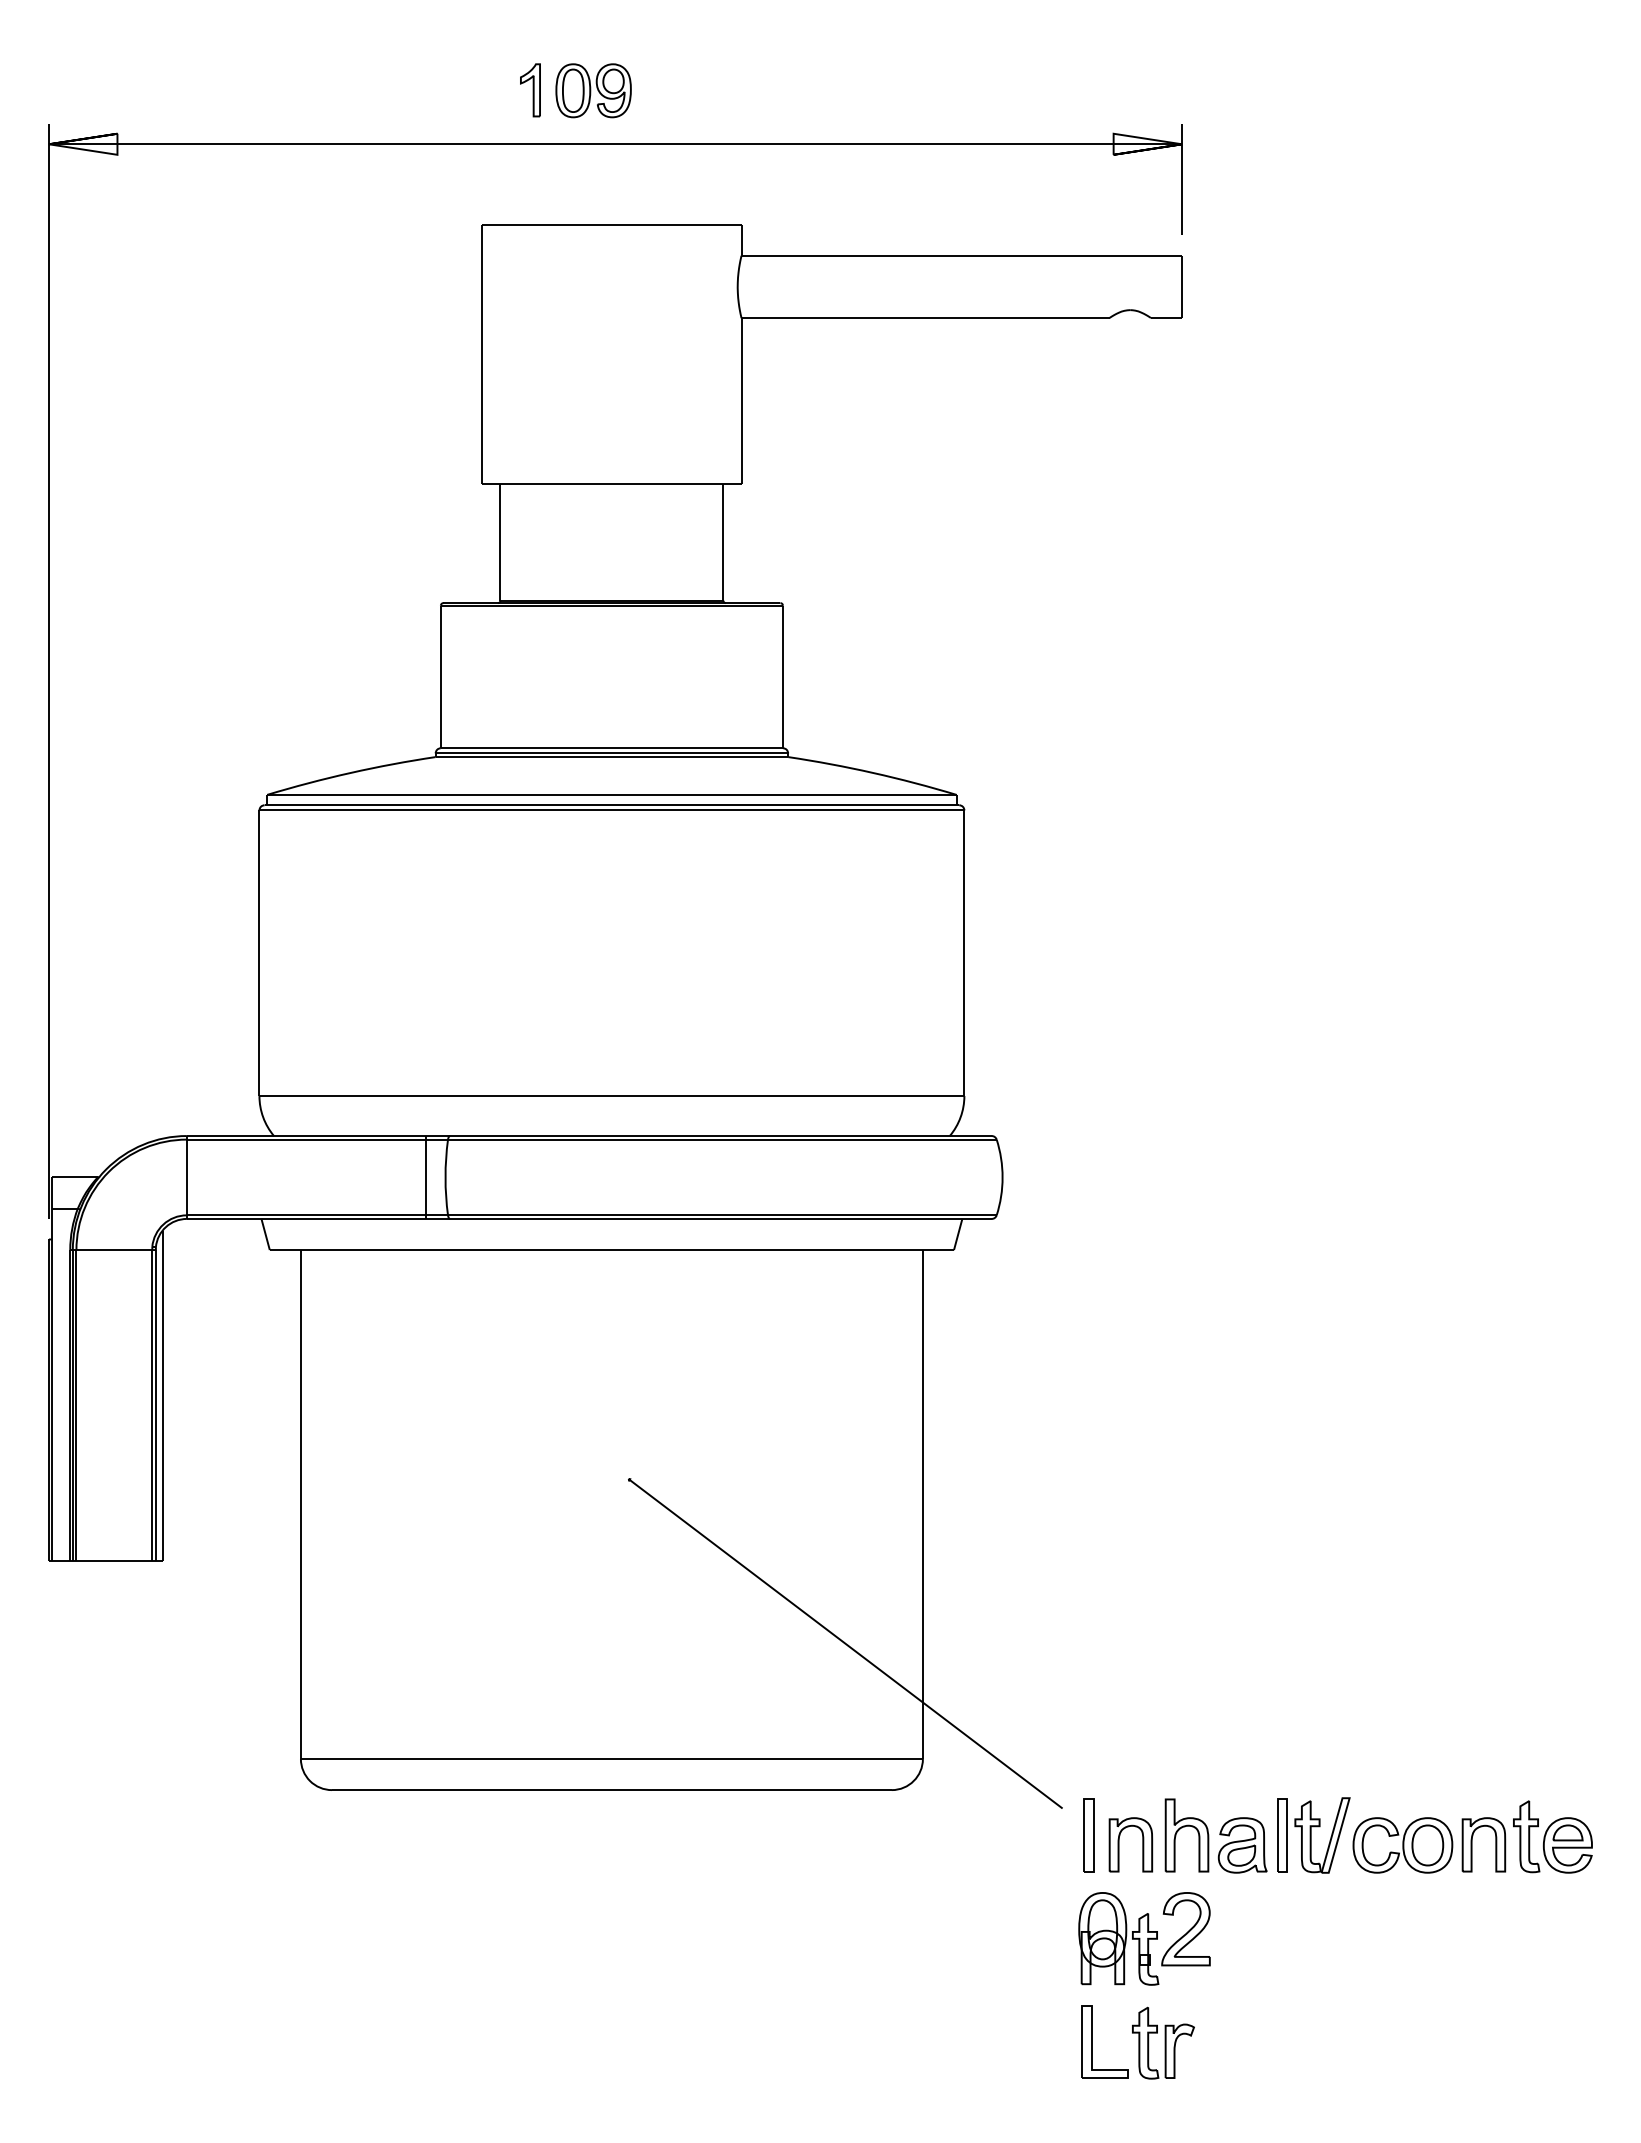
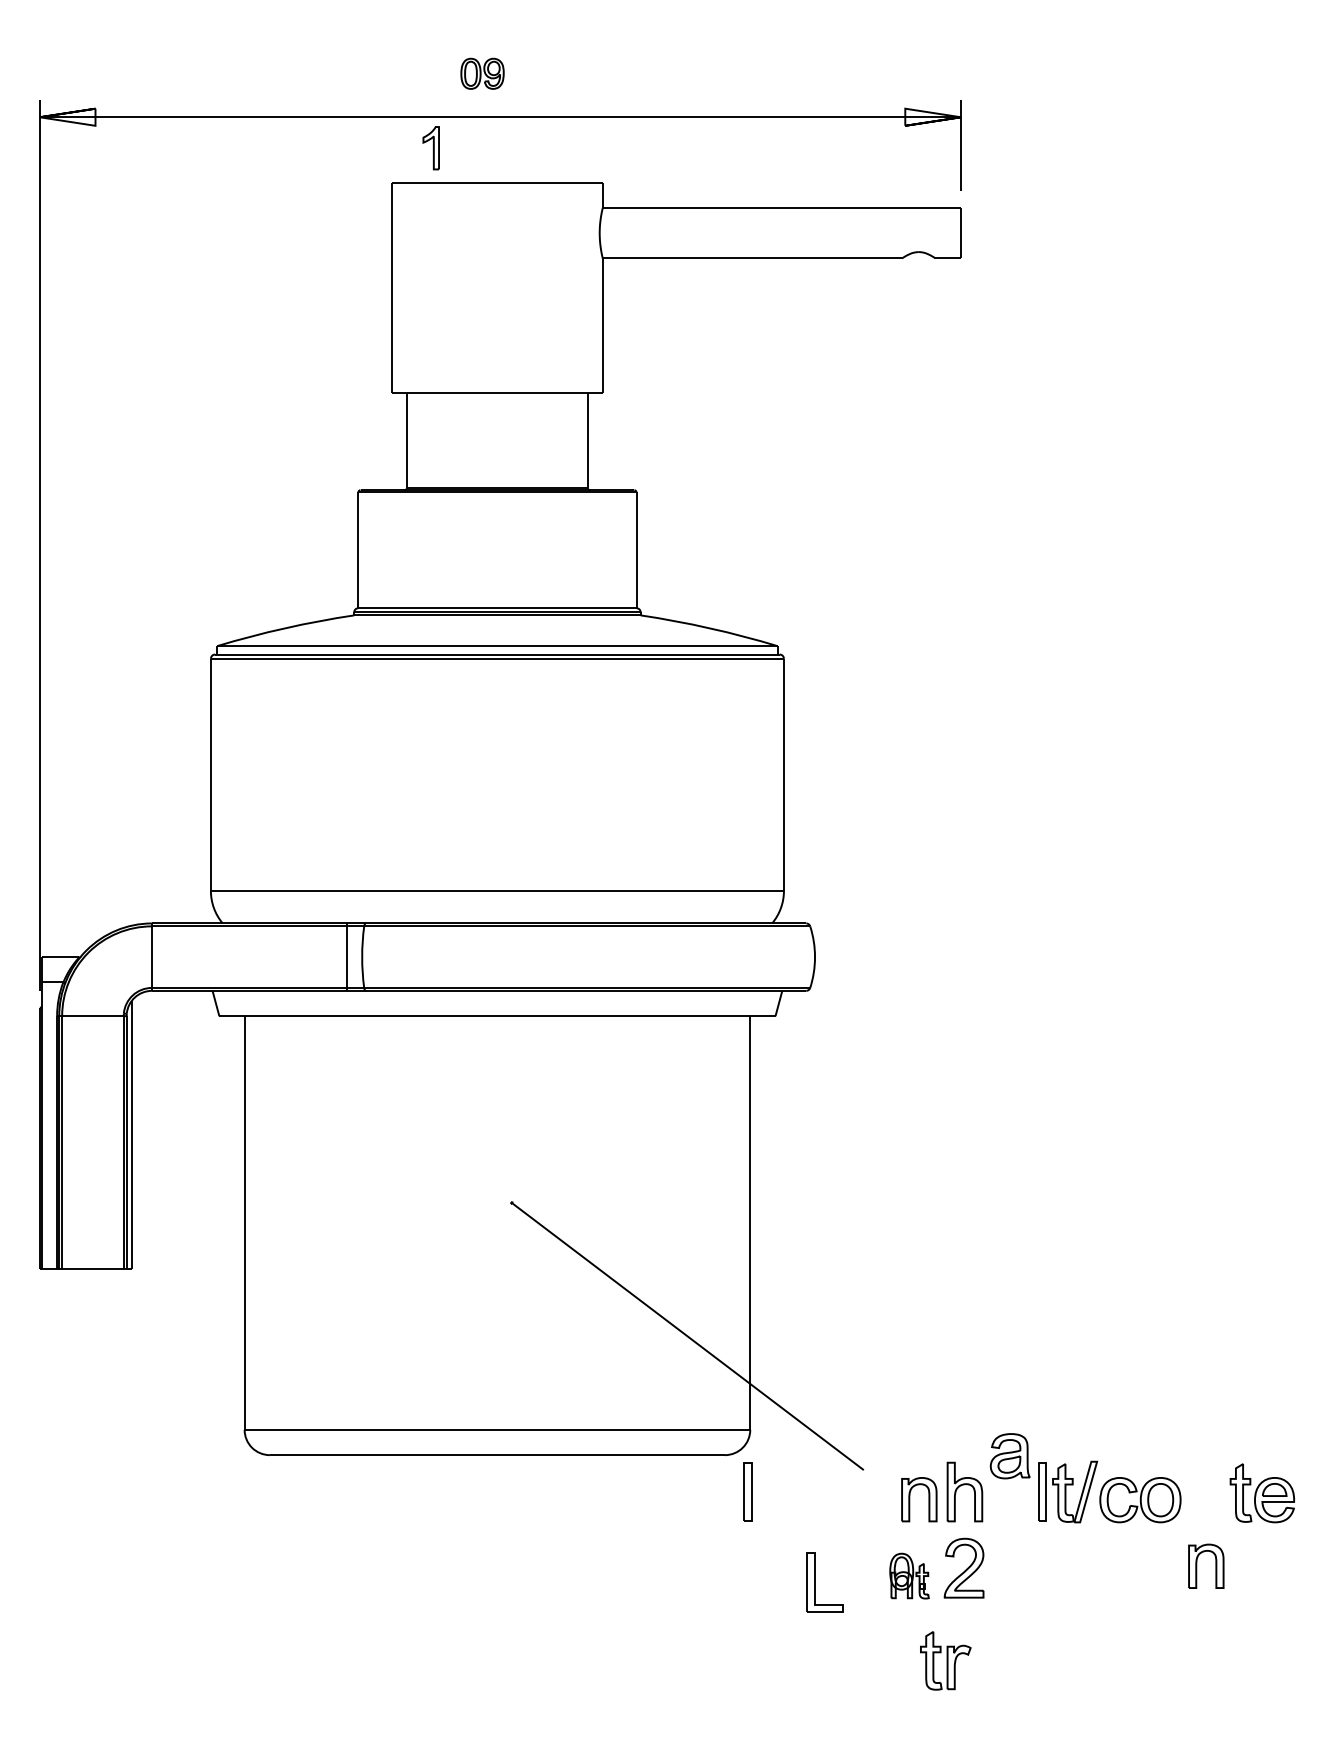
part: (530, 90) -> (431, 148), moved
part: (593, 90) -> (482, 73), size x0.7
part: (1088, 1835) -> (747, 1492), moved
part: (1472, 1844) -> (1197, 1566), moved
part: (1242, 1845) -> (1010, 1456), moved
part: (1118, 1938) -> (909, 1575), size x0.6
part: (1092, 2041) -> (814, 1582), moved

